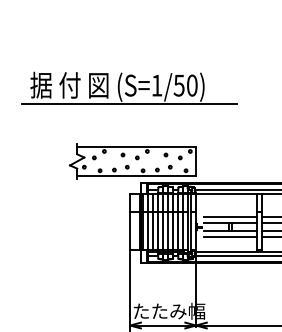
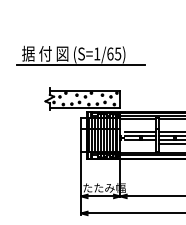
text: (186, 84) -> (114, 53), (S=1/50) -> (S=1/65)
line: (230, 238) -> (140, 144), removed

